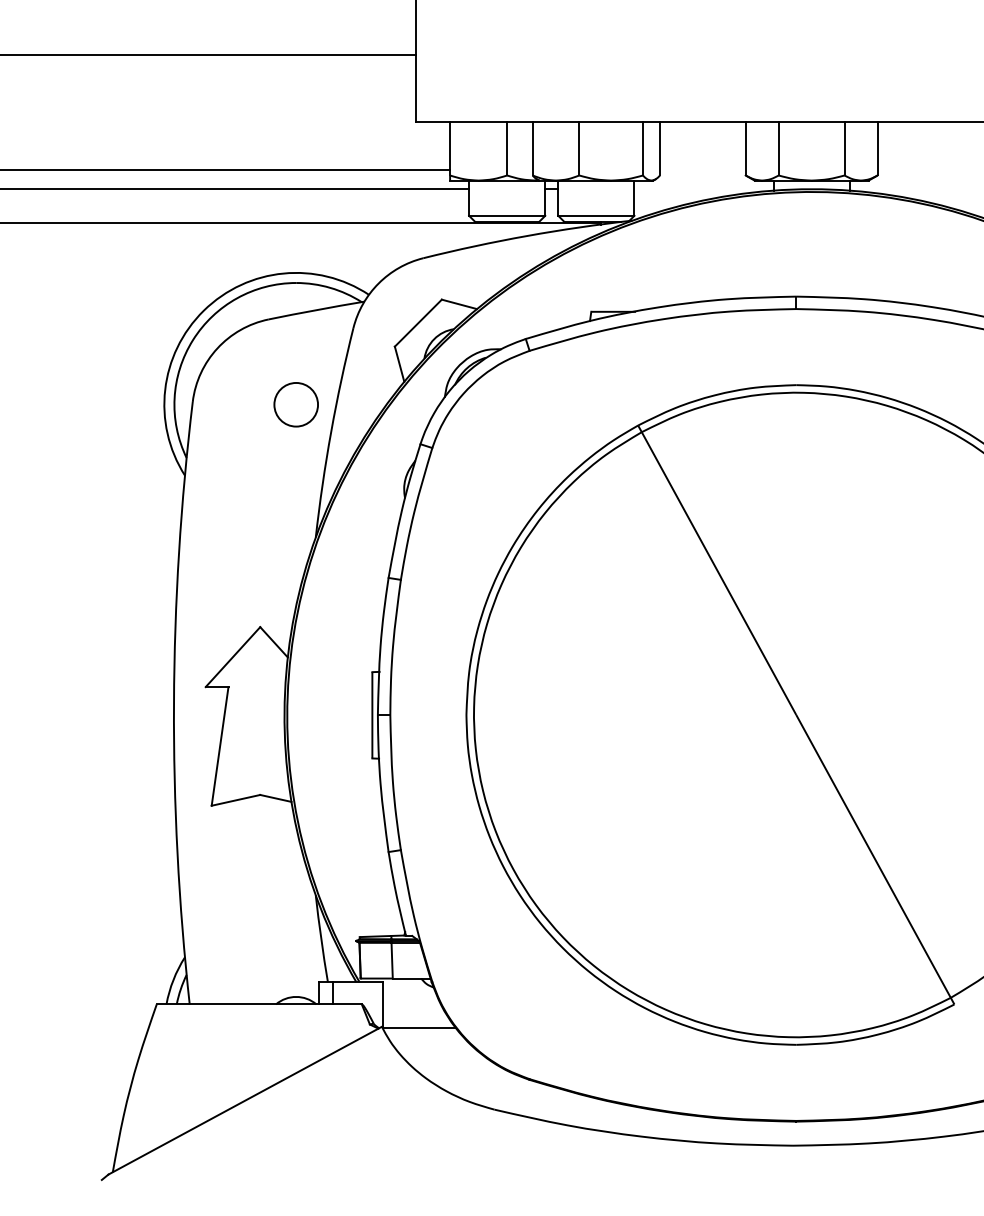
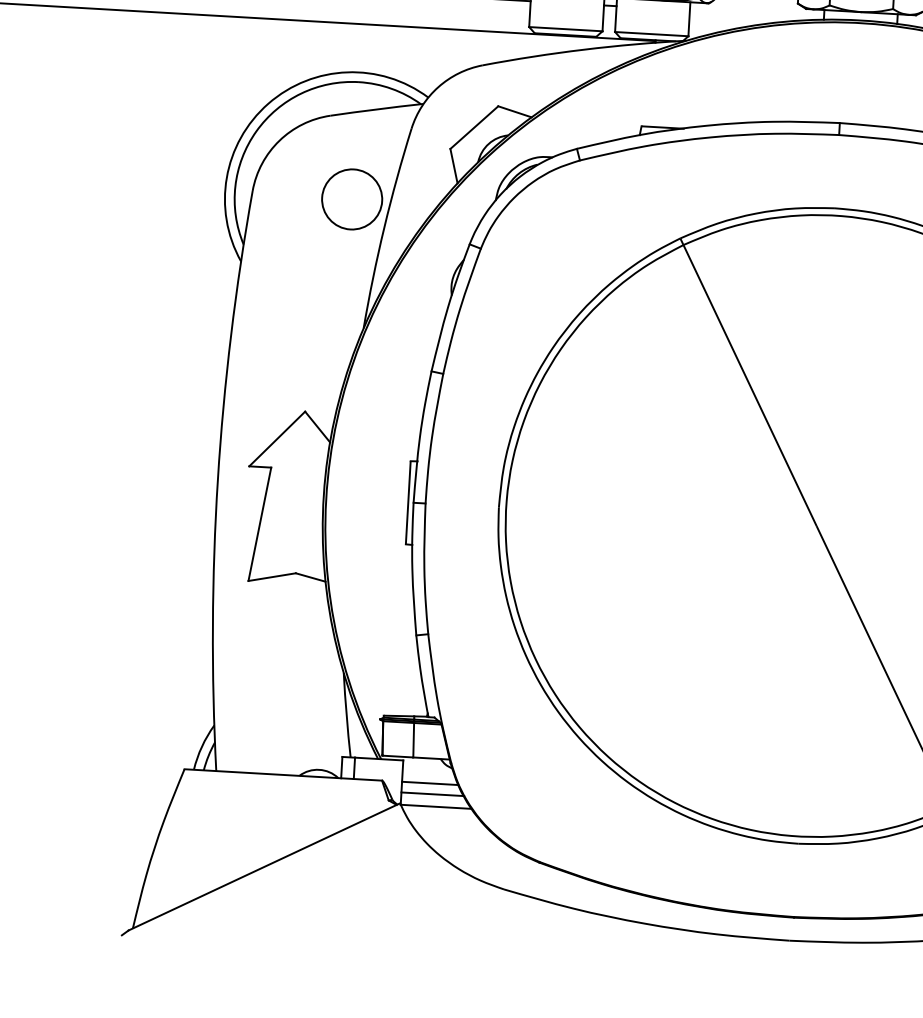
circle: (296, 404) -> (352, 199), size x1.43
line: (411, 1004) -> (429, 783), added
line: (414, 1015) -> (432, 794), added

